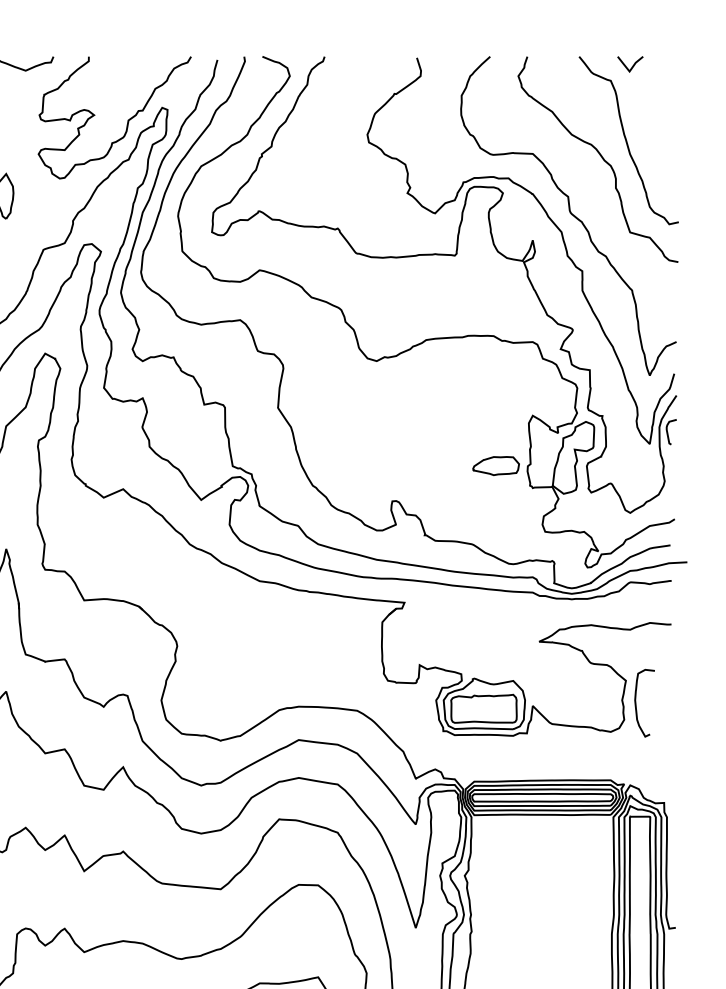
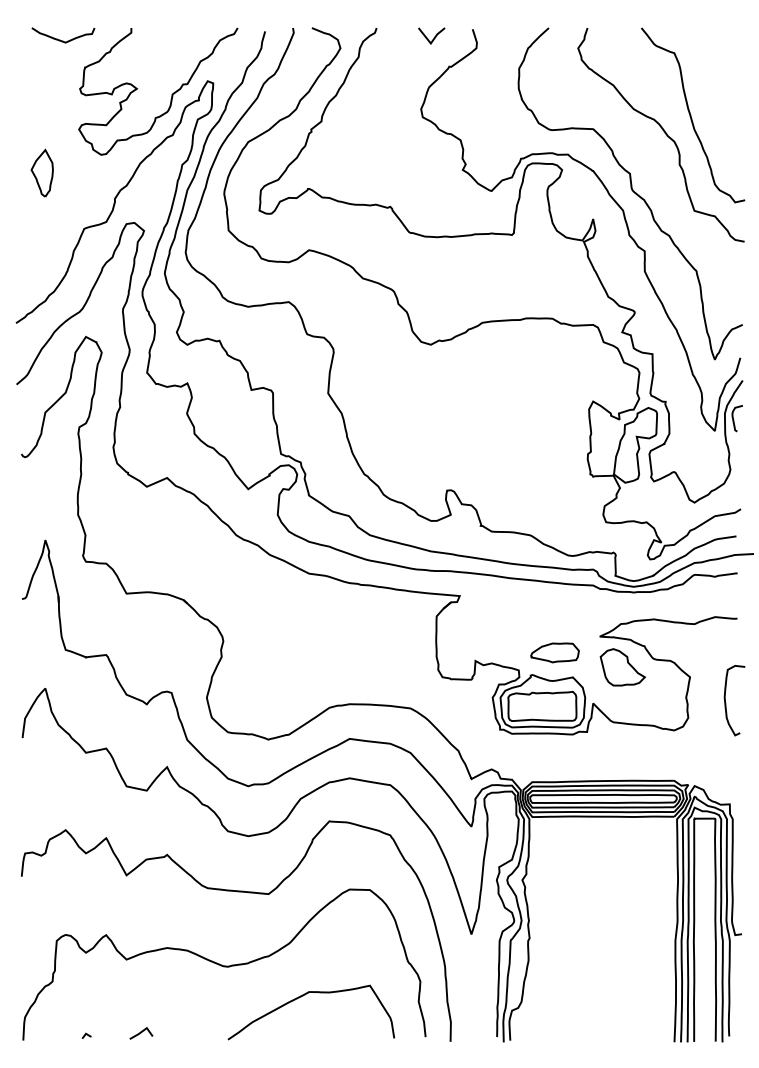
line: (632, 65) -> (433, 37), moved
part: (495, 465) -> (554, 652), moved
part: (560, 671) -> (622, 667), added
curve: (636, 705) -> (726, 702), moved

